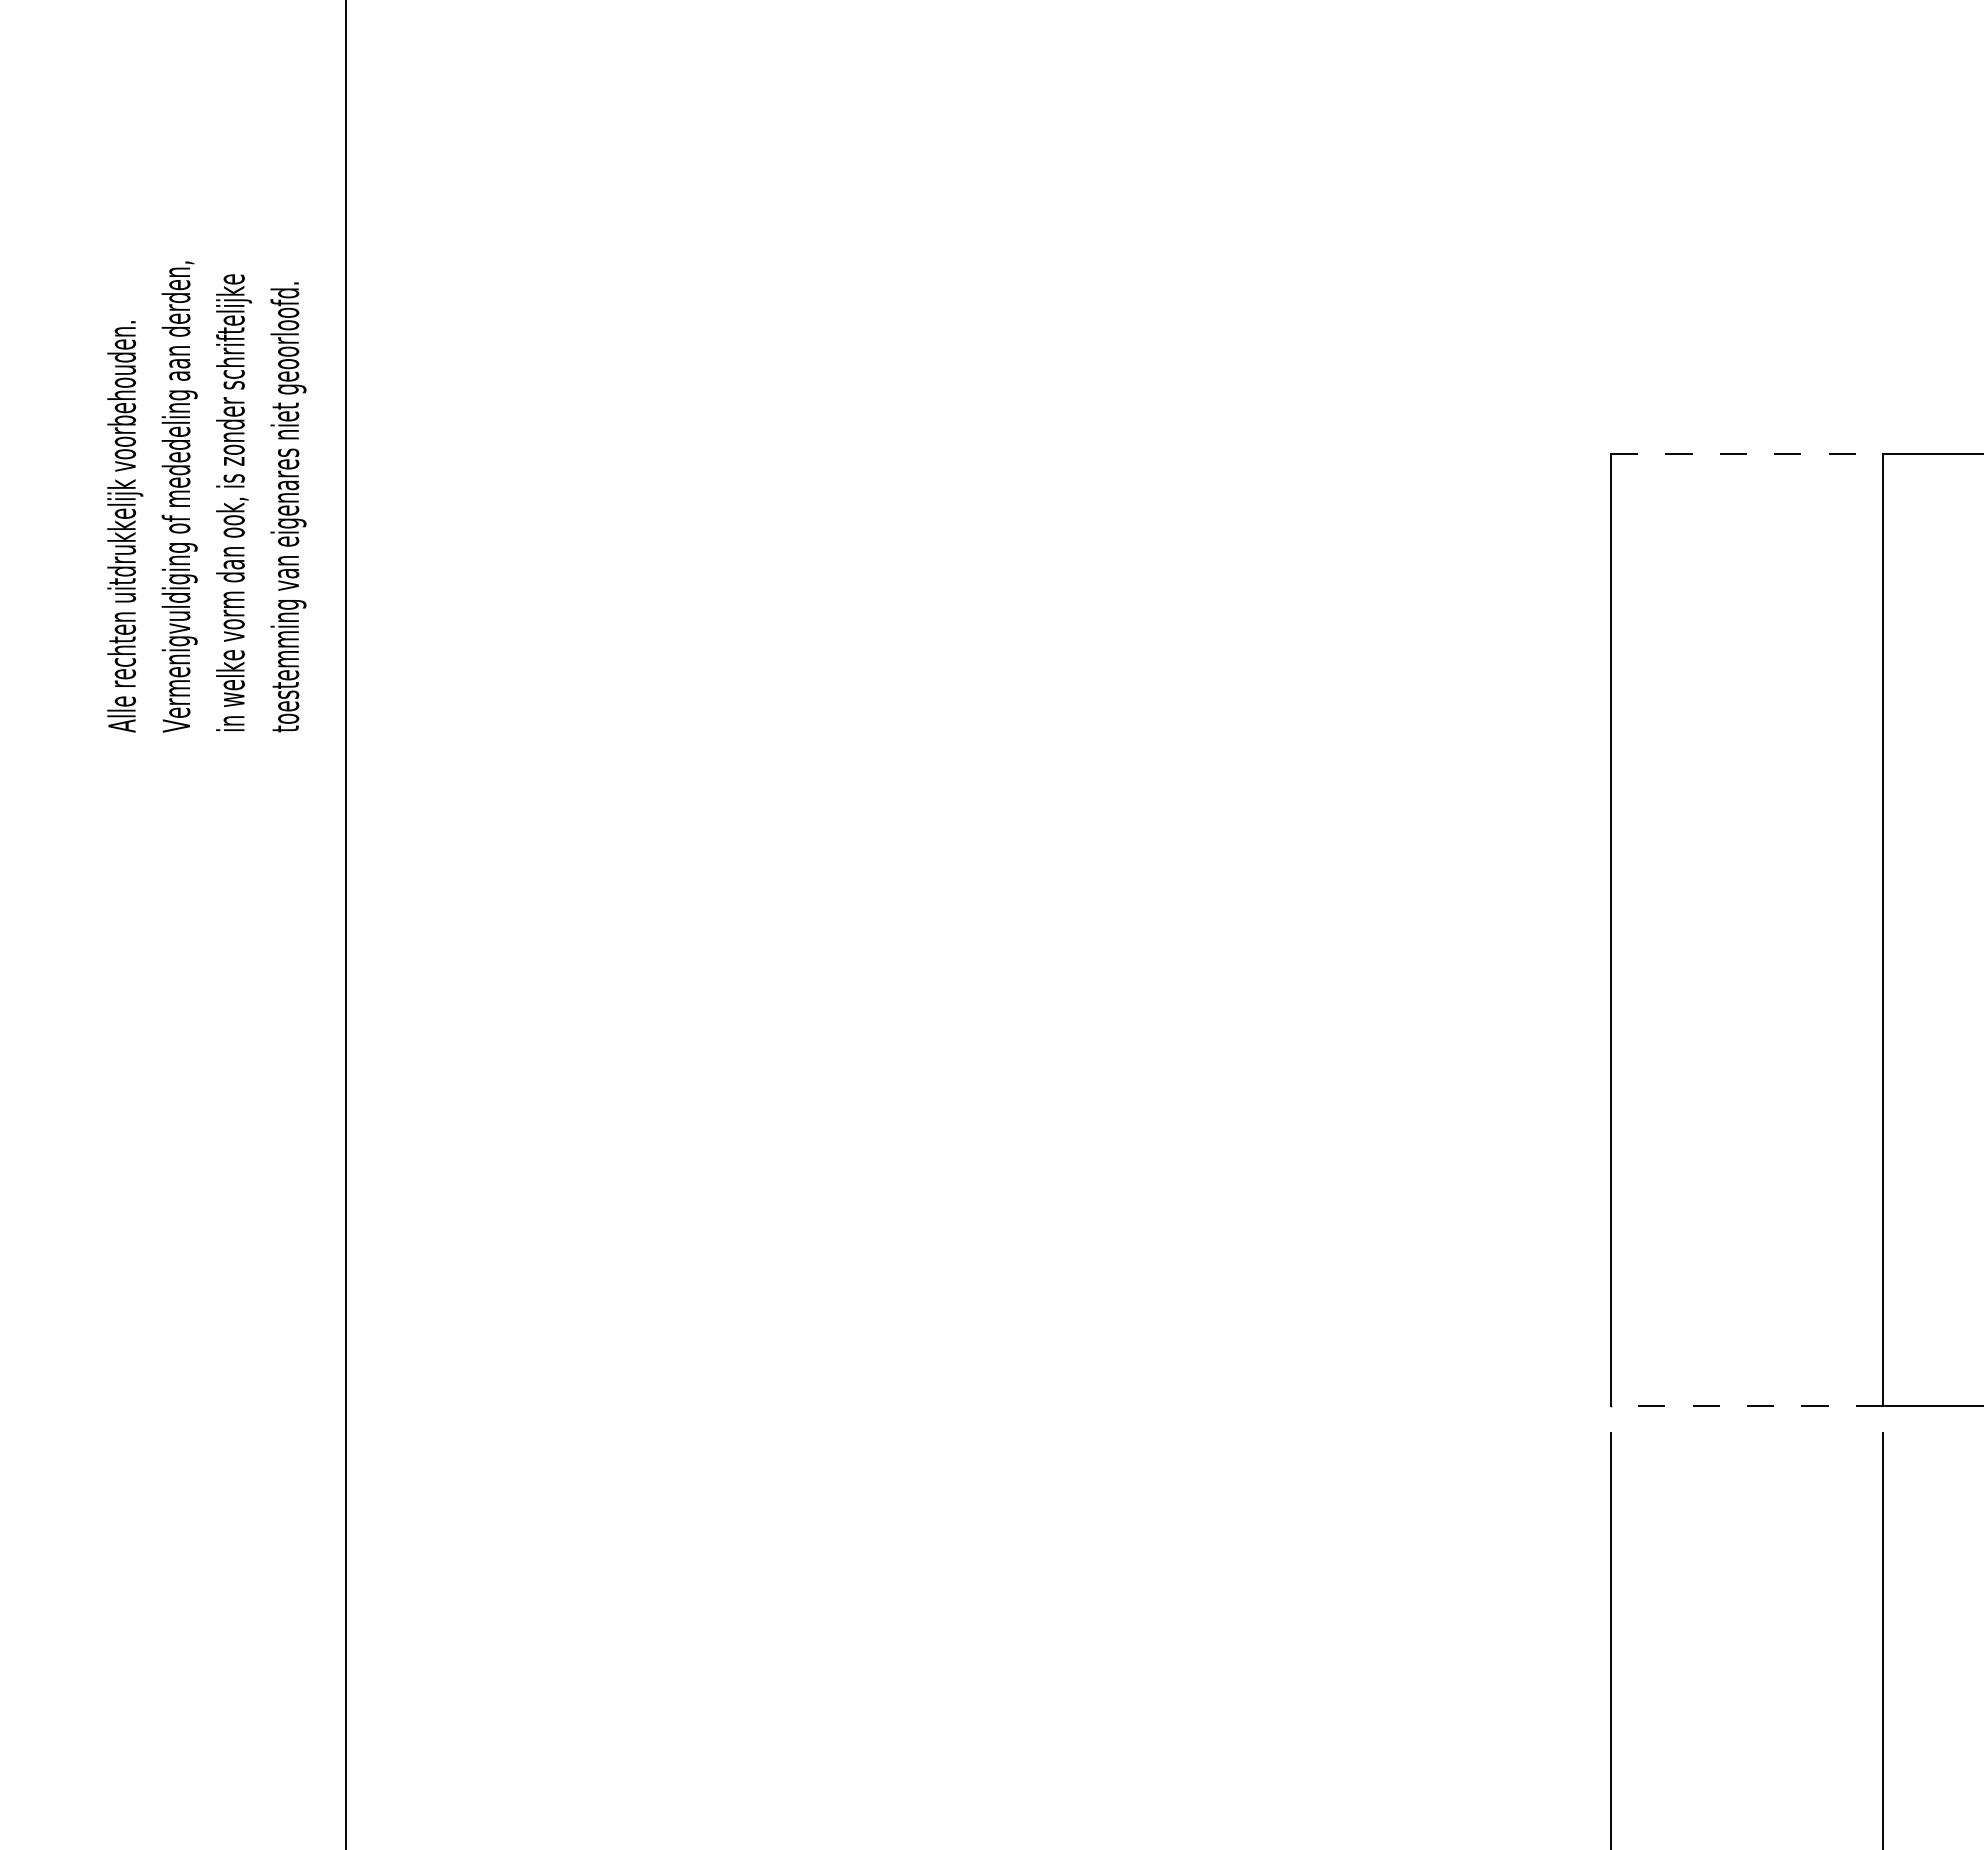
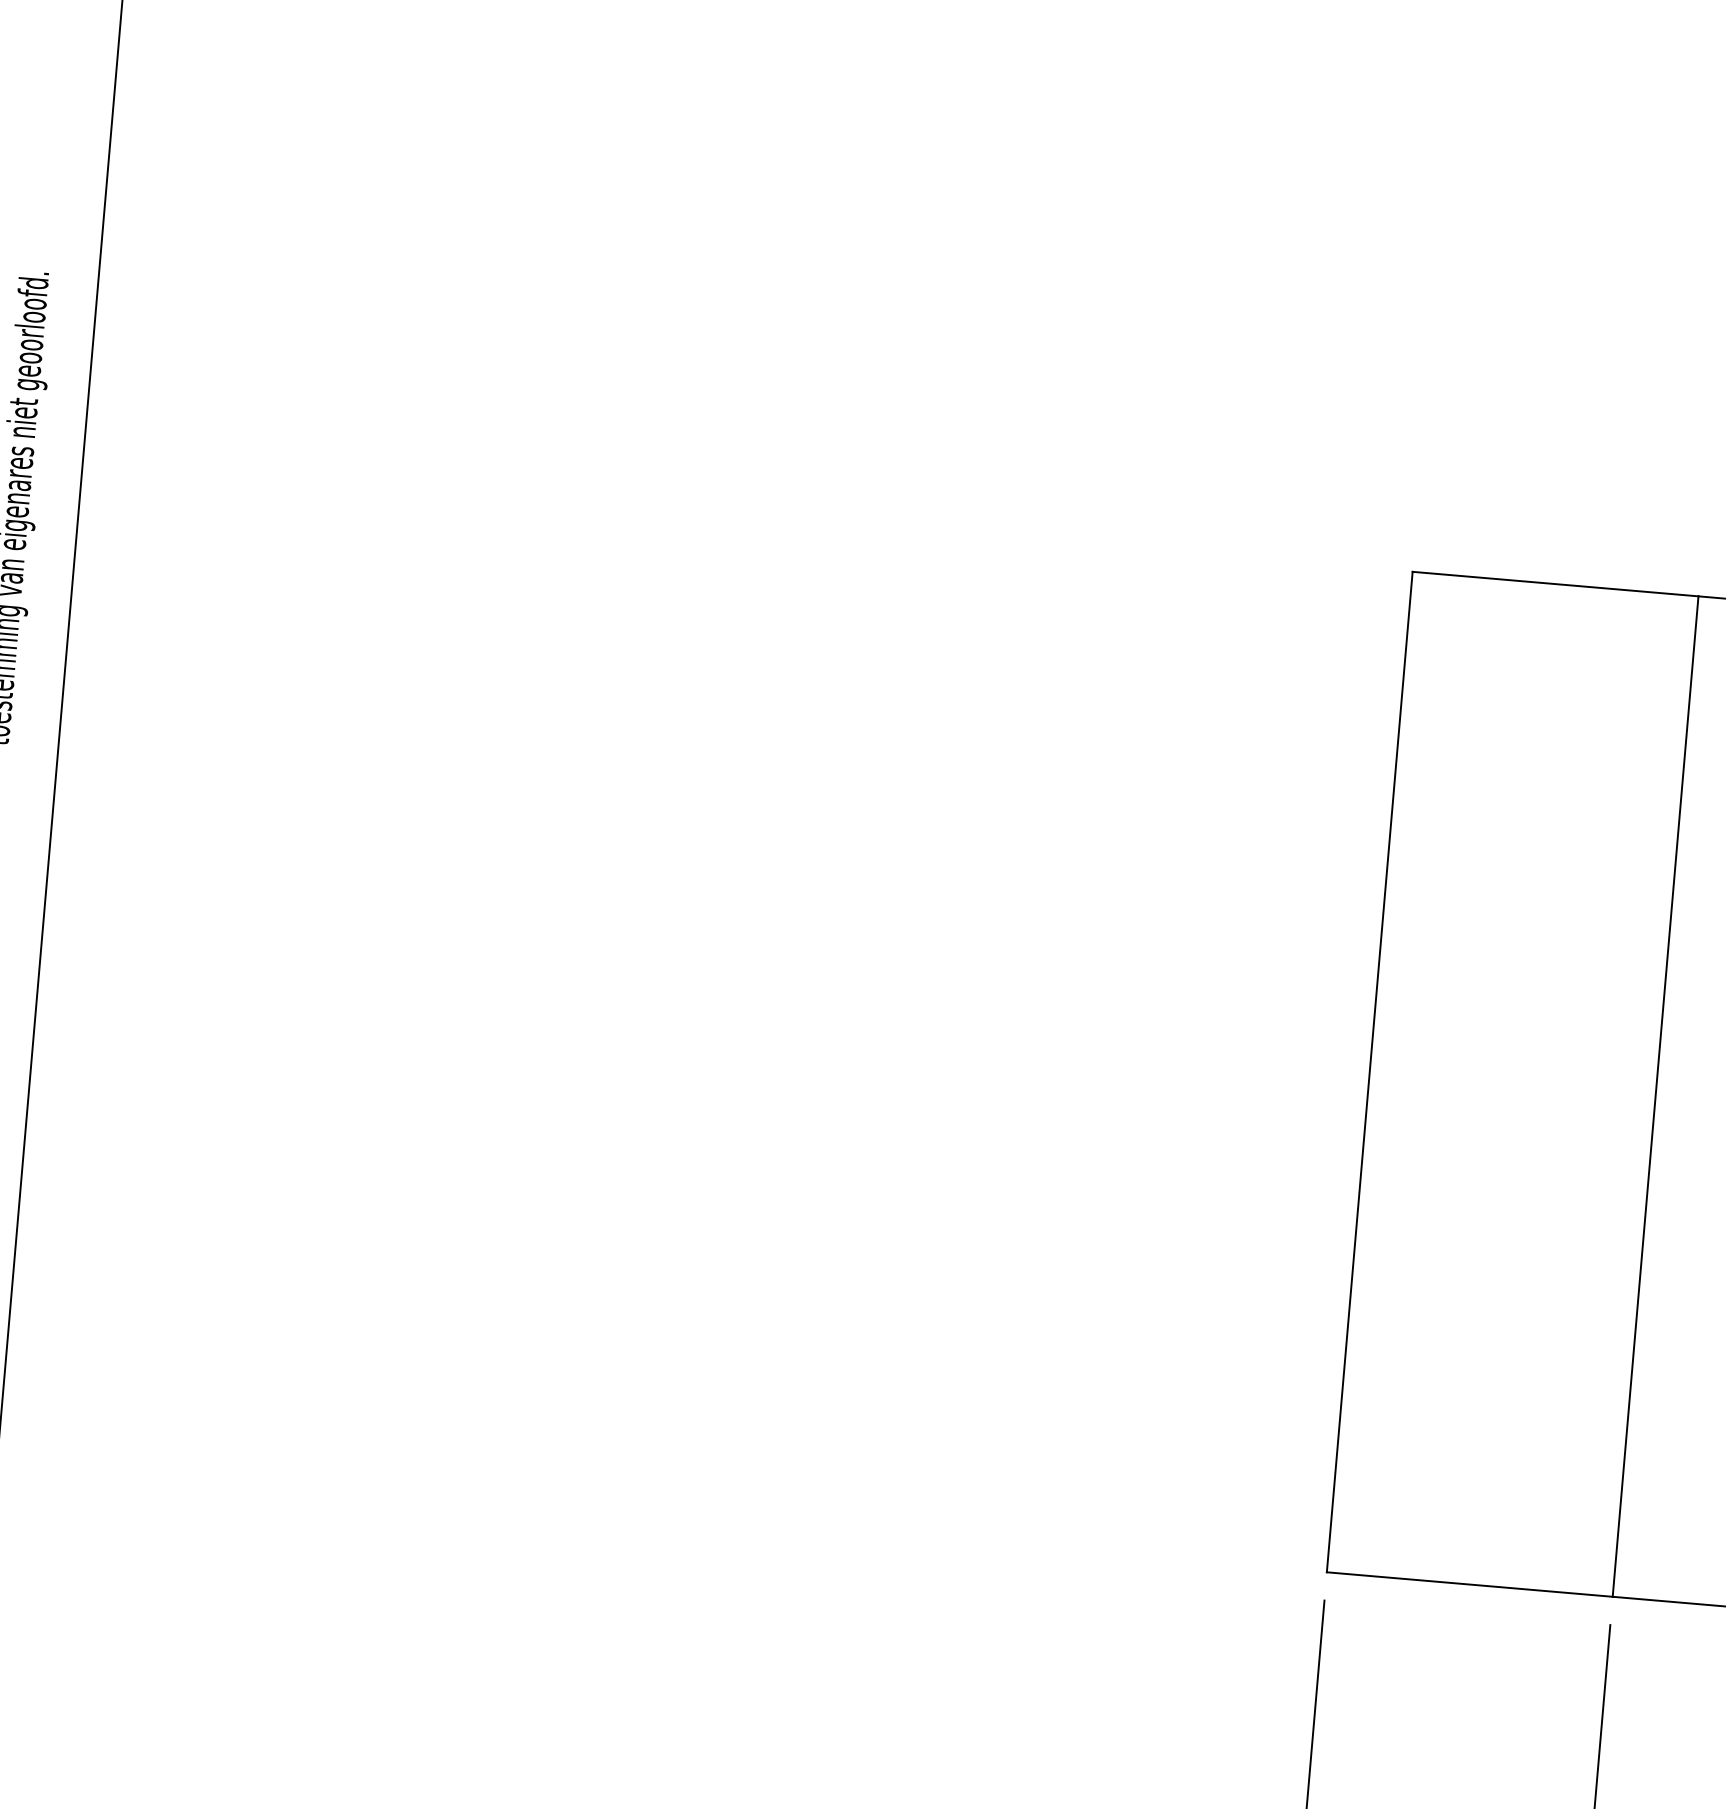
line: (1746, 454) -> (1555, 584), dashed -> solid
line: (1746, 1406) -> (1469, 1584), dashed -> solid

